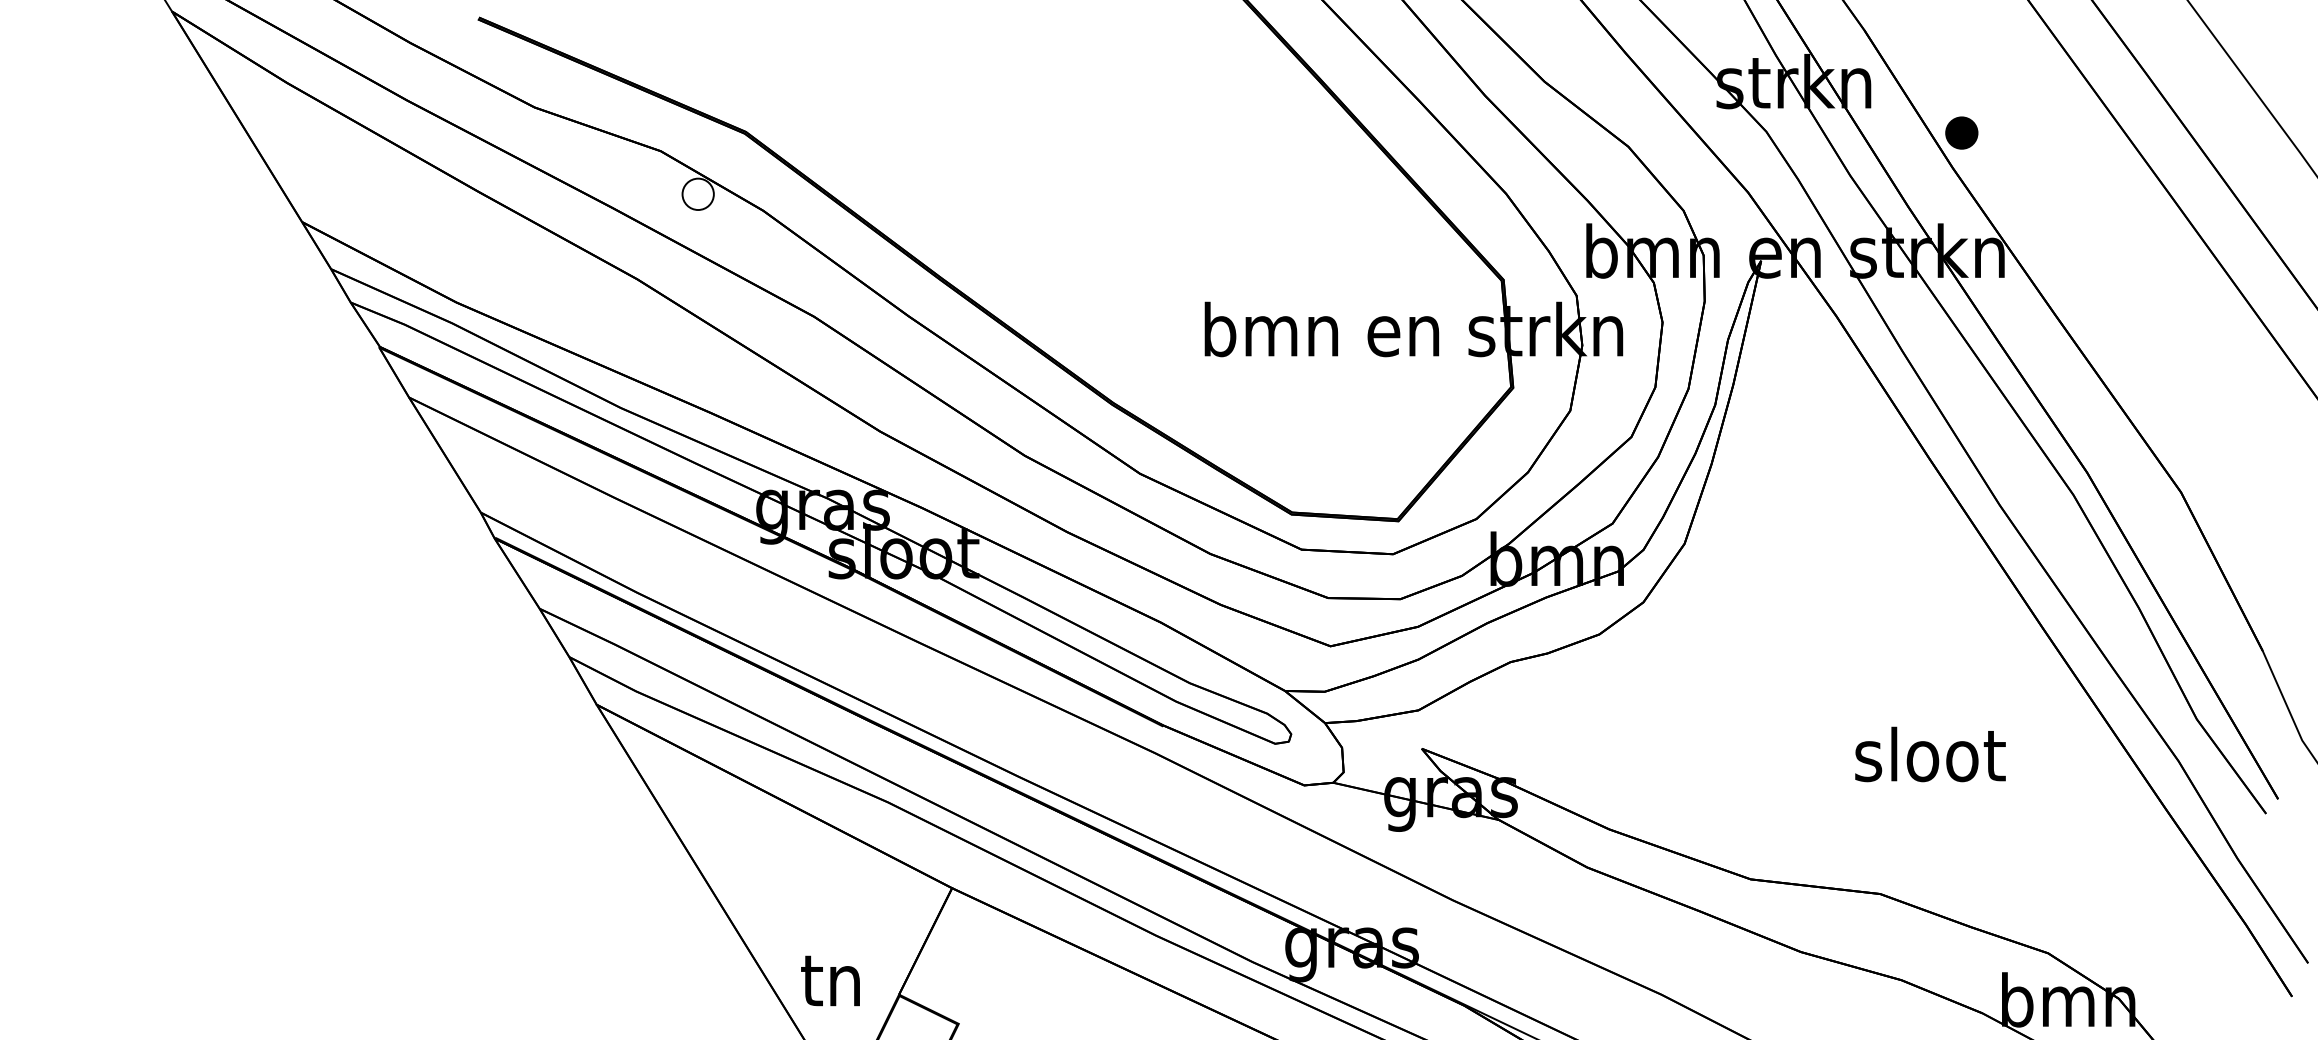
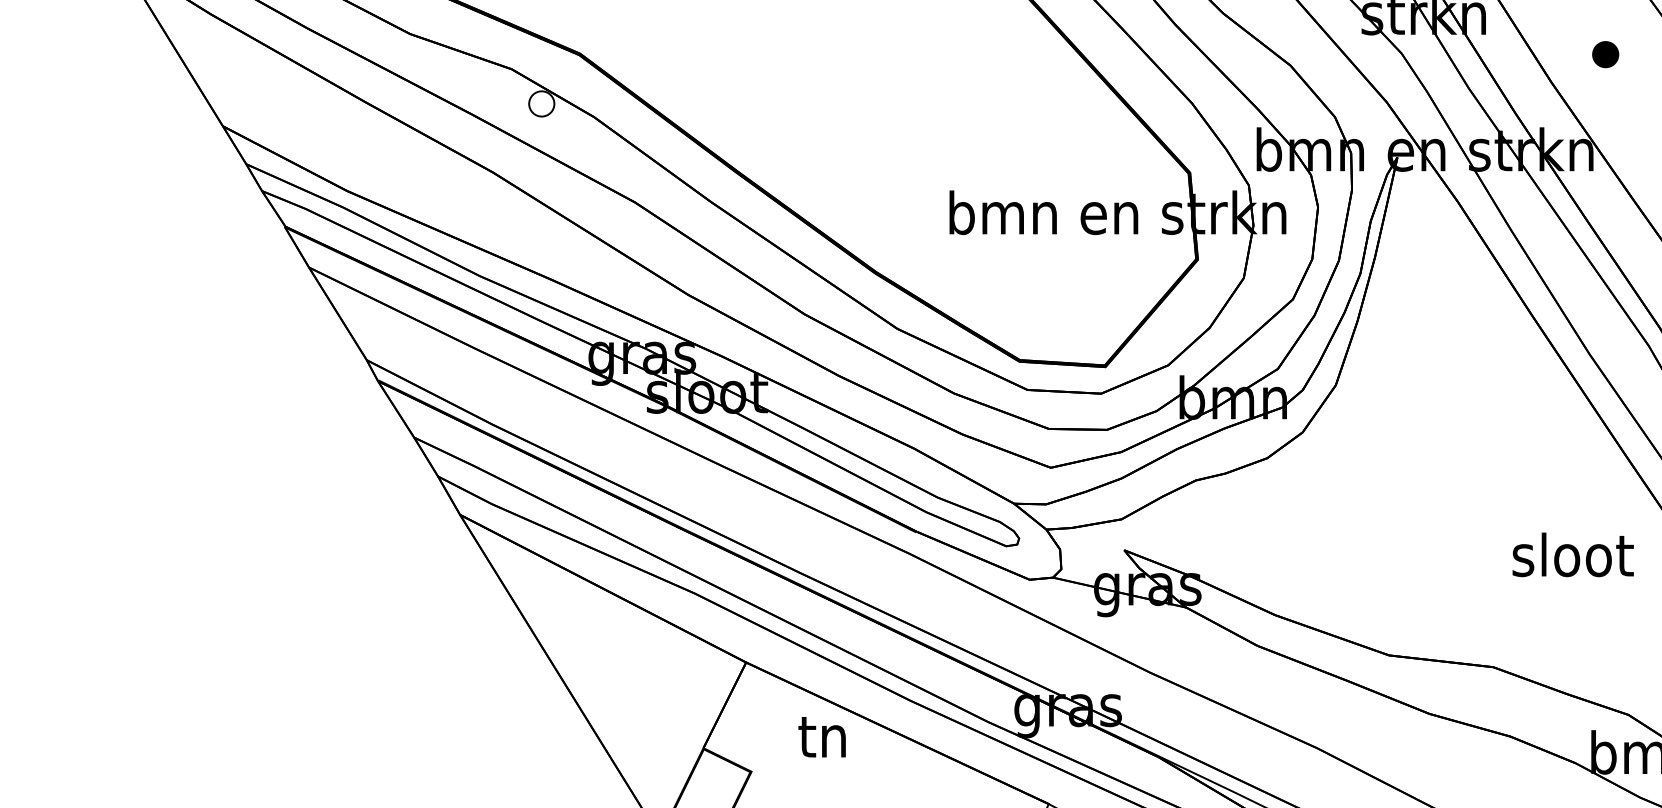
part: (1961, 132) -> (1605, 54), moved
text: (1930, 754) -> (1573, 554), moved
text: (830, 980) -> (822, 736), moved

